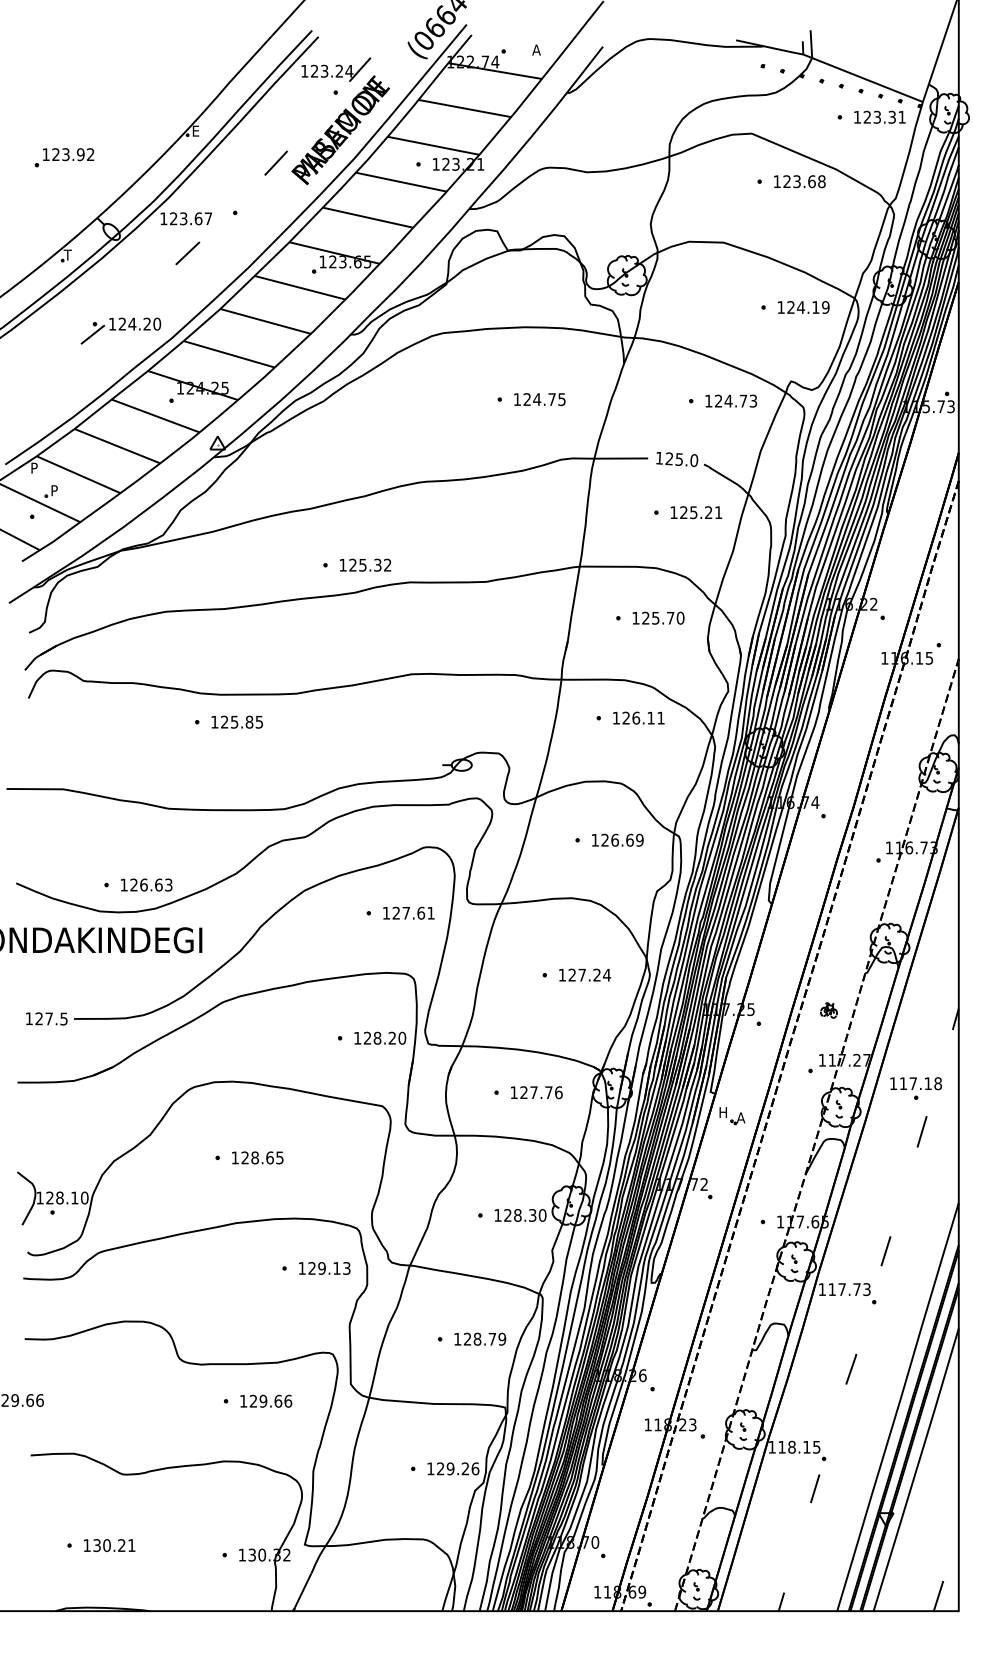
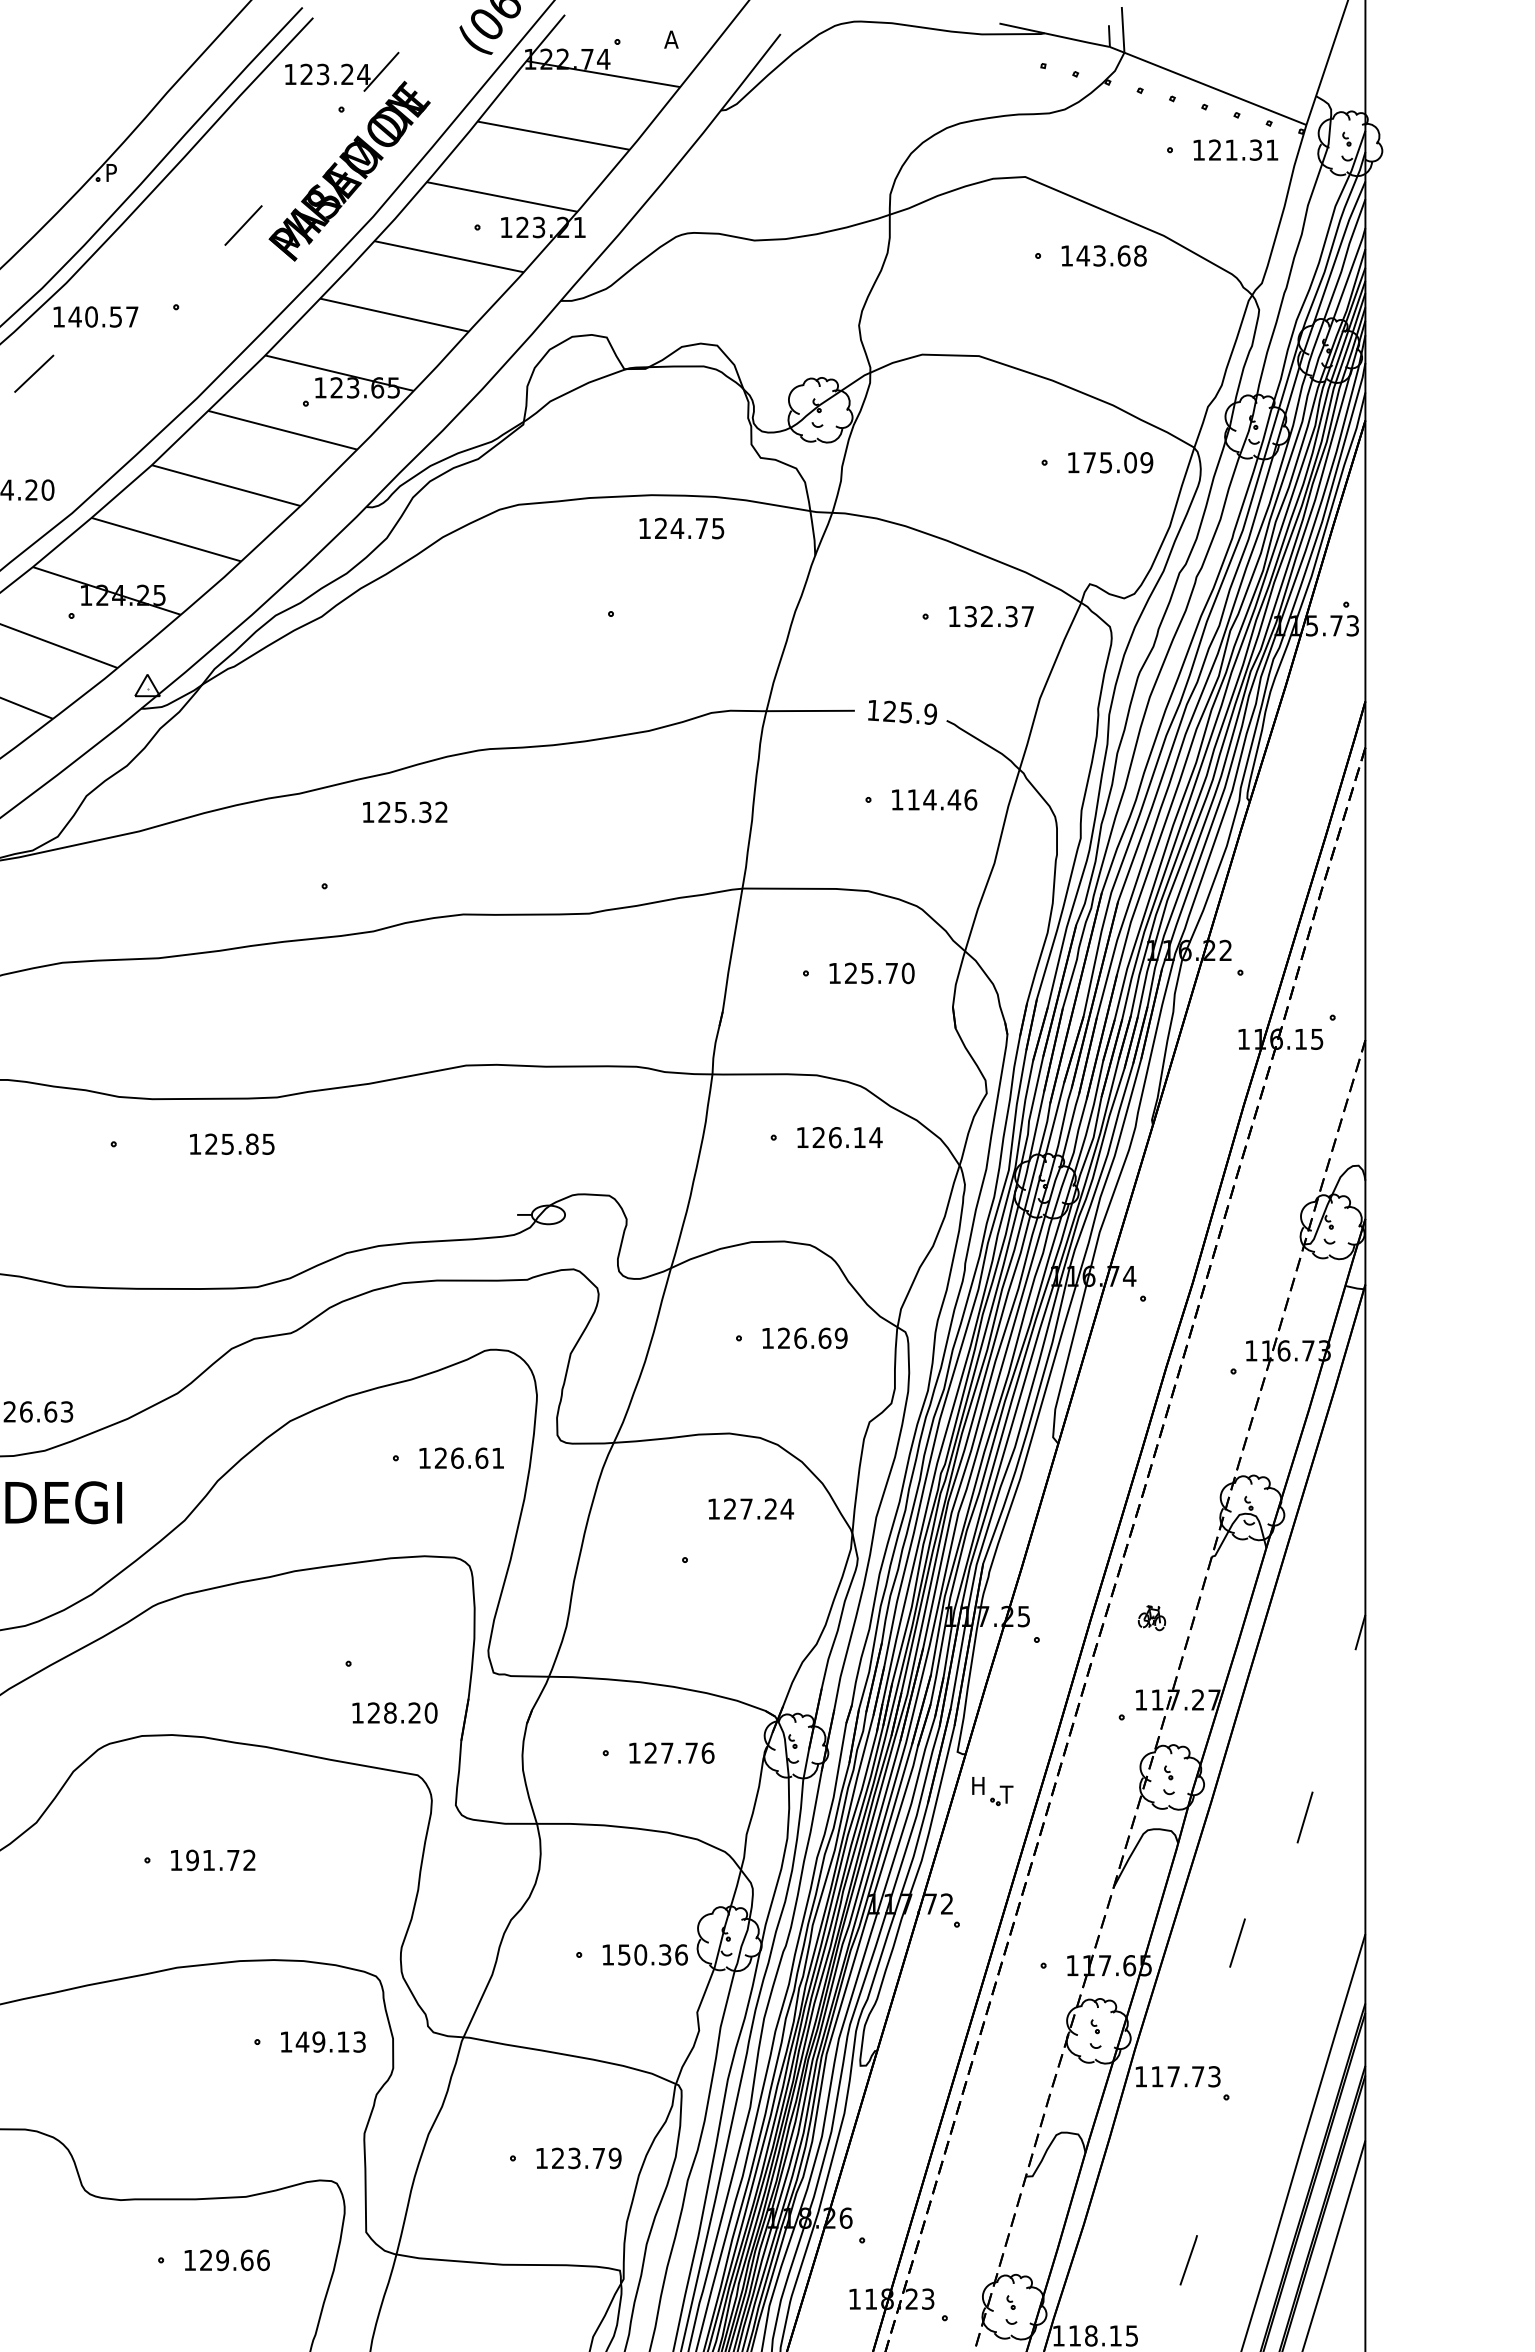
text: (876, 116) -> (1230, 148), 123.31 -> 121.31
text: (196, 130) -> (112, 171), E -> P
text: (787, 181) -> (1083, 255), 123.68 -> 143.68
text: (185, 218) -> (94, 316), 123.67 -> 140.57
line: (187, 253) -> (33, 373), moved
text: (803, 307) -> (1110, 462), 124.19 -> 175.09
text: (539, 399) -> (681, 528), moved
text: (736, 400) -> (1000, 615), 124.73 -> 132.37
text: (693, 460) -> (929, 714), 125.0 -> 125.9
text: (701, 512) -> (942, 799), 125.21 -> 114.46
text: (365, 564) -> (405, 811), moved
text: (660, 717) -> (875, 1136), 126.11 -> 126.14
text: (236, 721) -> (230, 1143), moved
text: (406, 912) -> (457, 1457), 127.61 -> 126.61
text: (585, 974) -> (751, 1507), moved
text: (380, 1037) -> (395, 1711), moved
part: (915, 1088) -> (1294, 1746), removed
text: (740, 1117) -> (1006, 1793), A -> T
text: (262, 1157) -> (221, 1859), 128.65 -> 191.72
text: (525, 1215) -> (653, 1955), 128.30 -> 150.36
line: (885, 1251) -> (1236, 1943), moved
text: (312, 1268) -> (303, 2042), 129.13 -> 149.13
text: (477, 1338) -> (574, 2157), 128.79 -> 123.79
line: (851, 1369) -> (1189, 2260), moved

